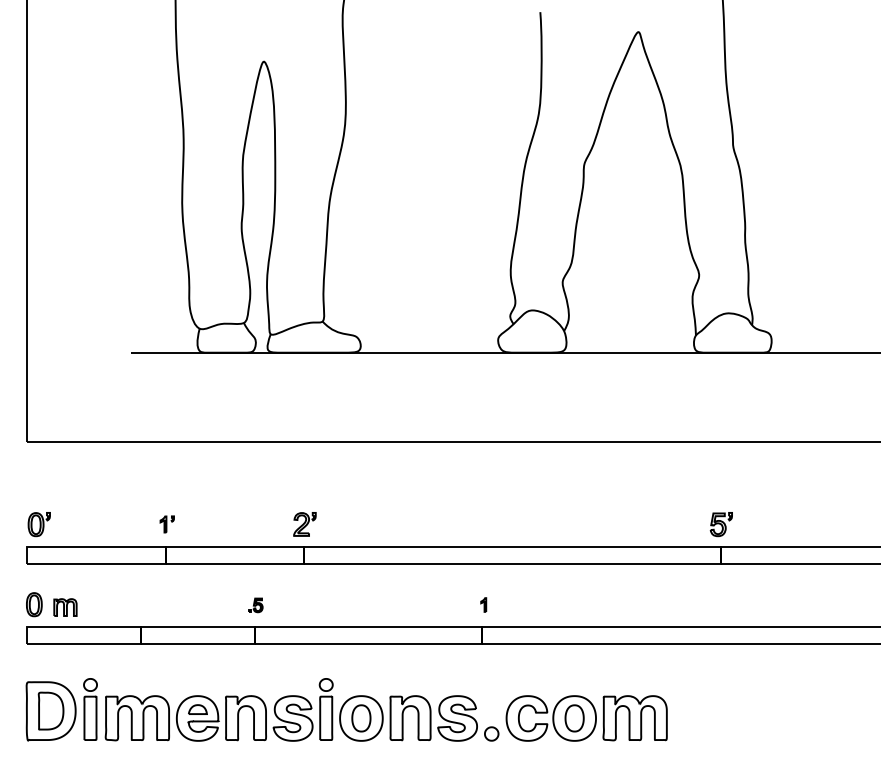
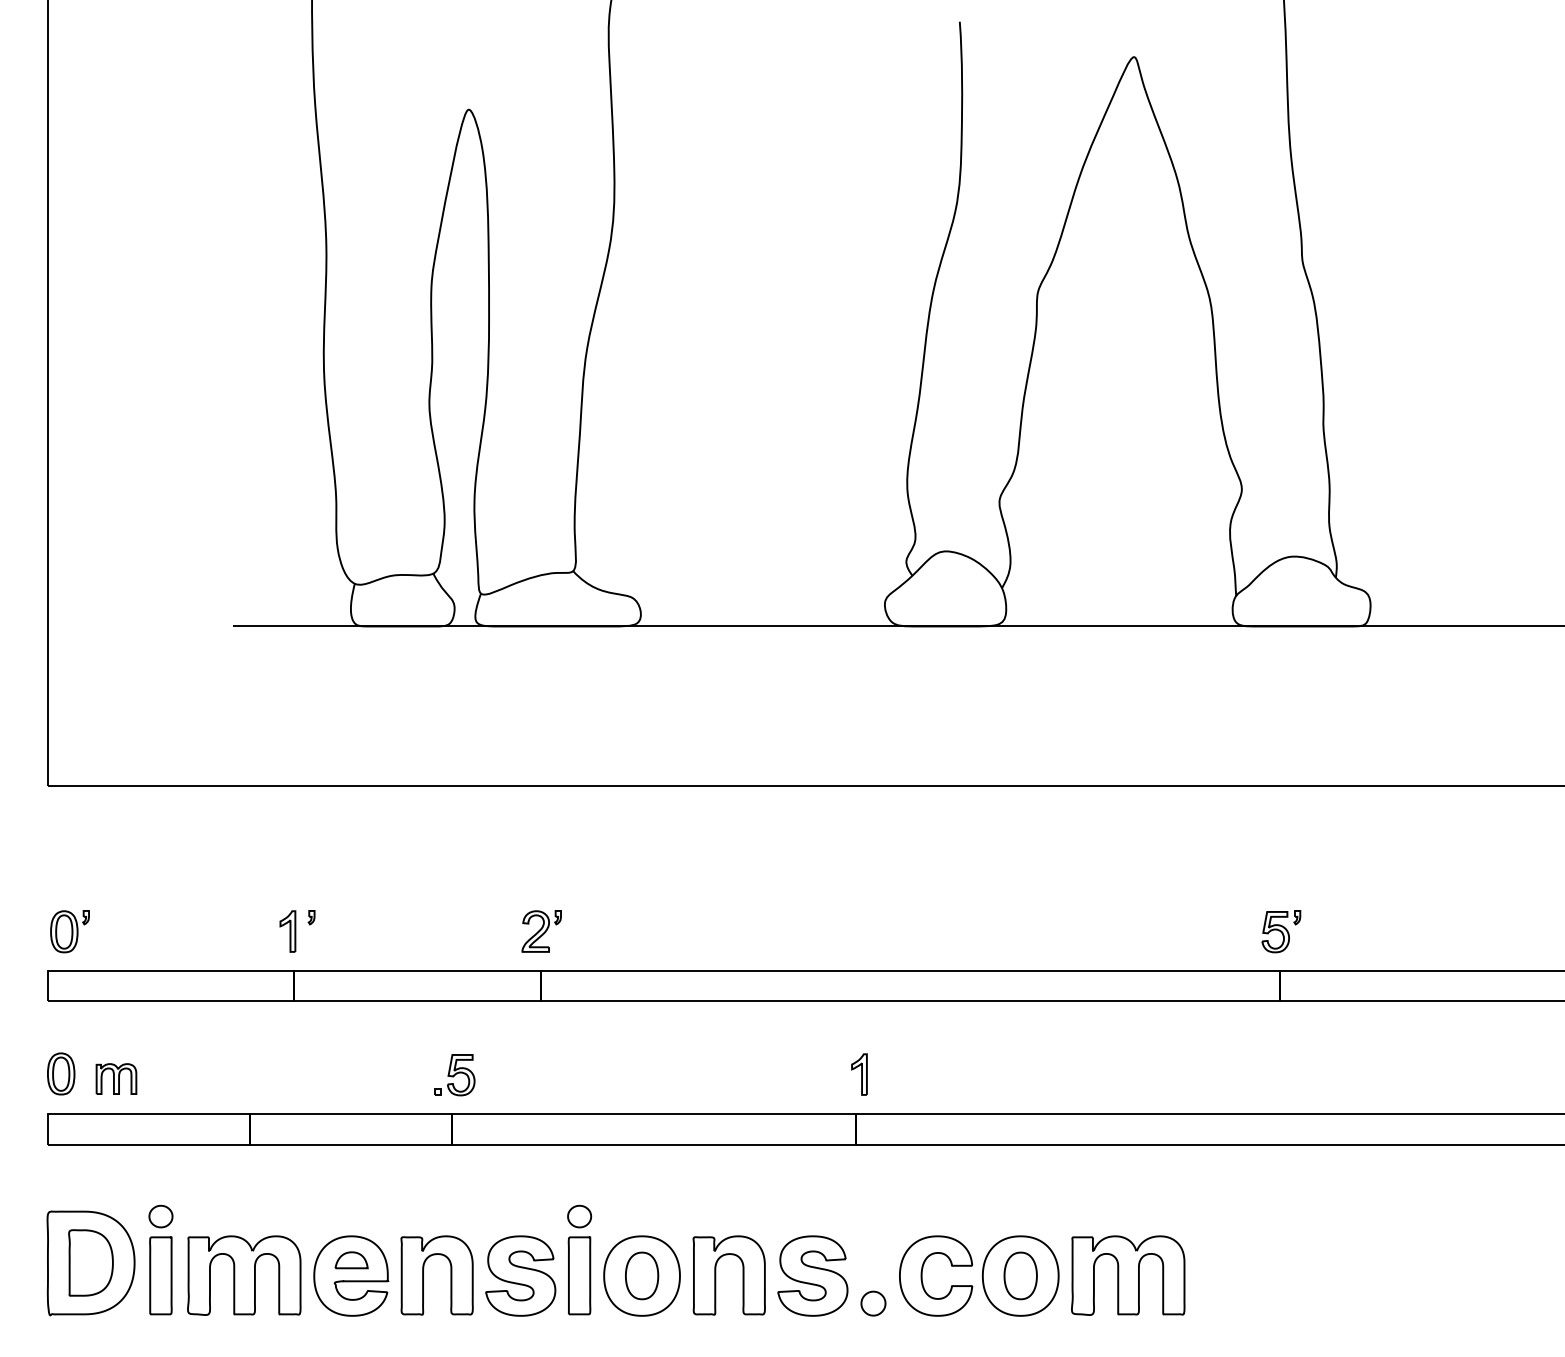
part: (166, 524) -> (295, 931), size x1.43
part: (483, 604) -> (858, 1073), size x1.67
part: (255, 605) -> (453, 1075), size x1.67

